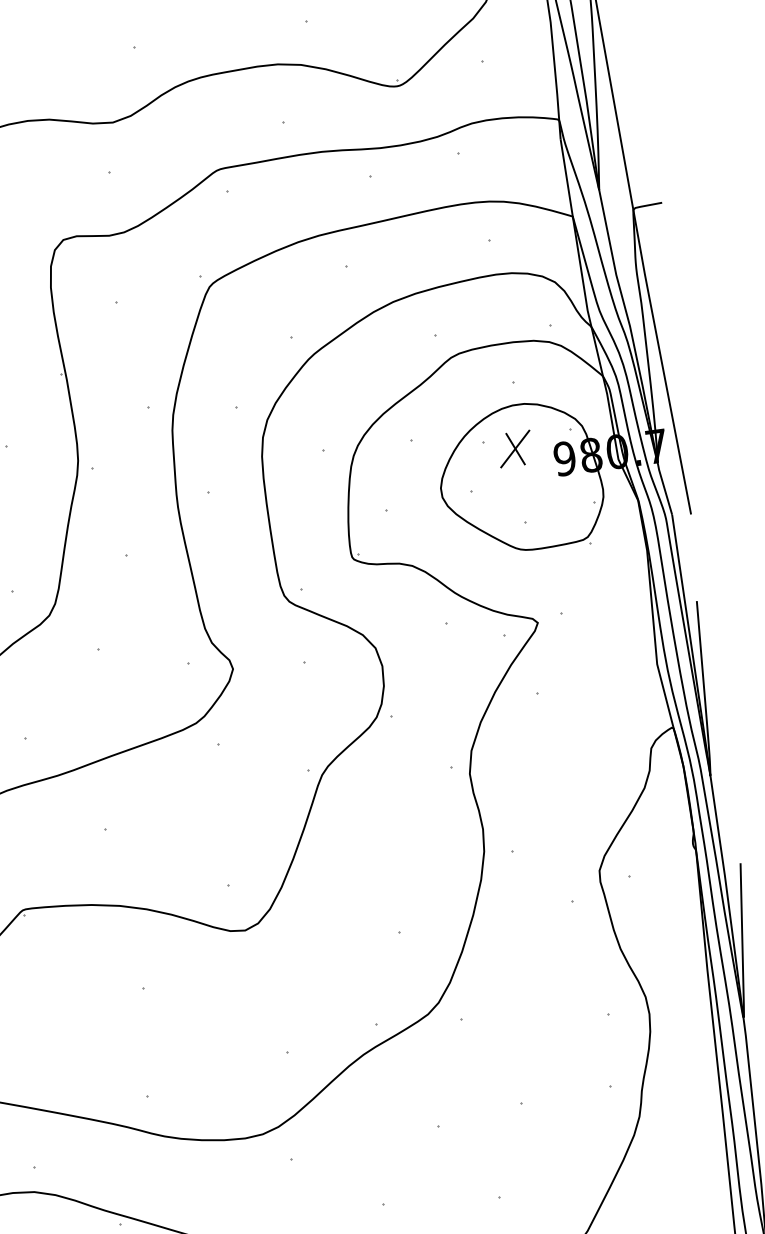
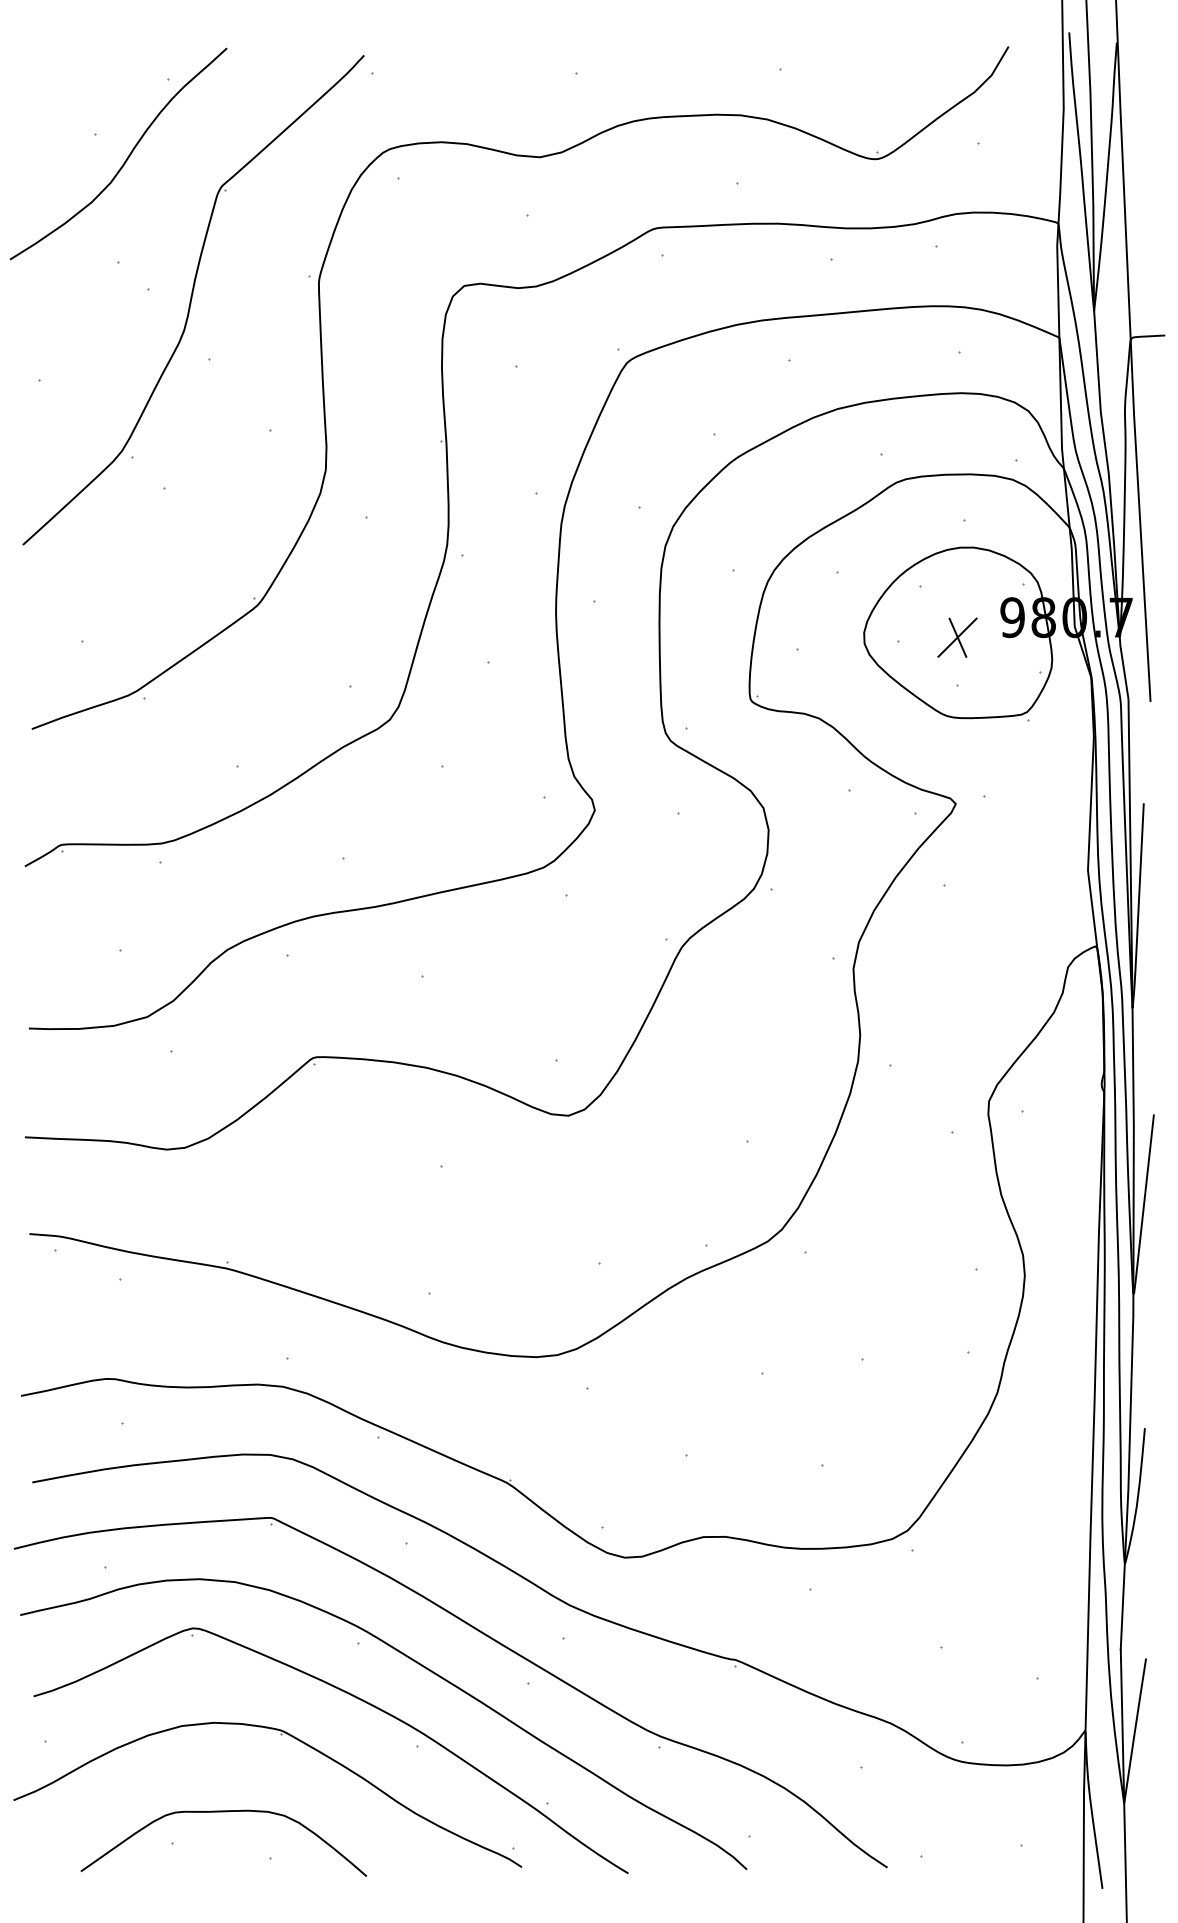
part: (515, 448) -> (957, 637), moved

